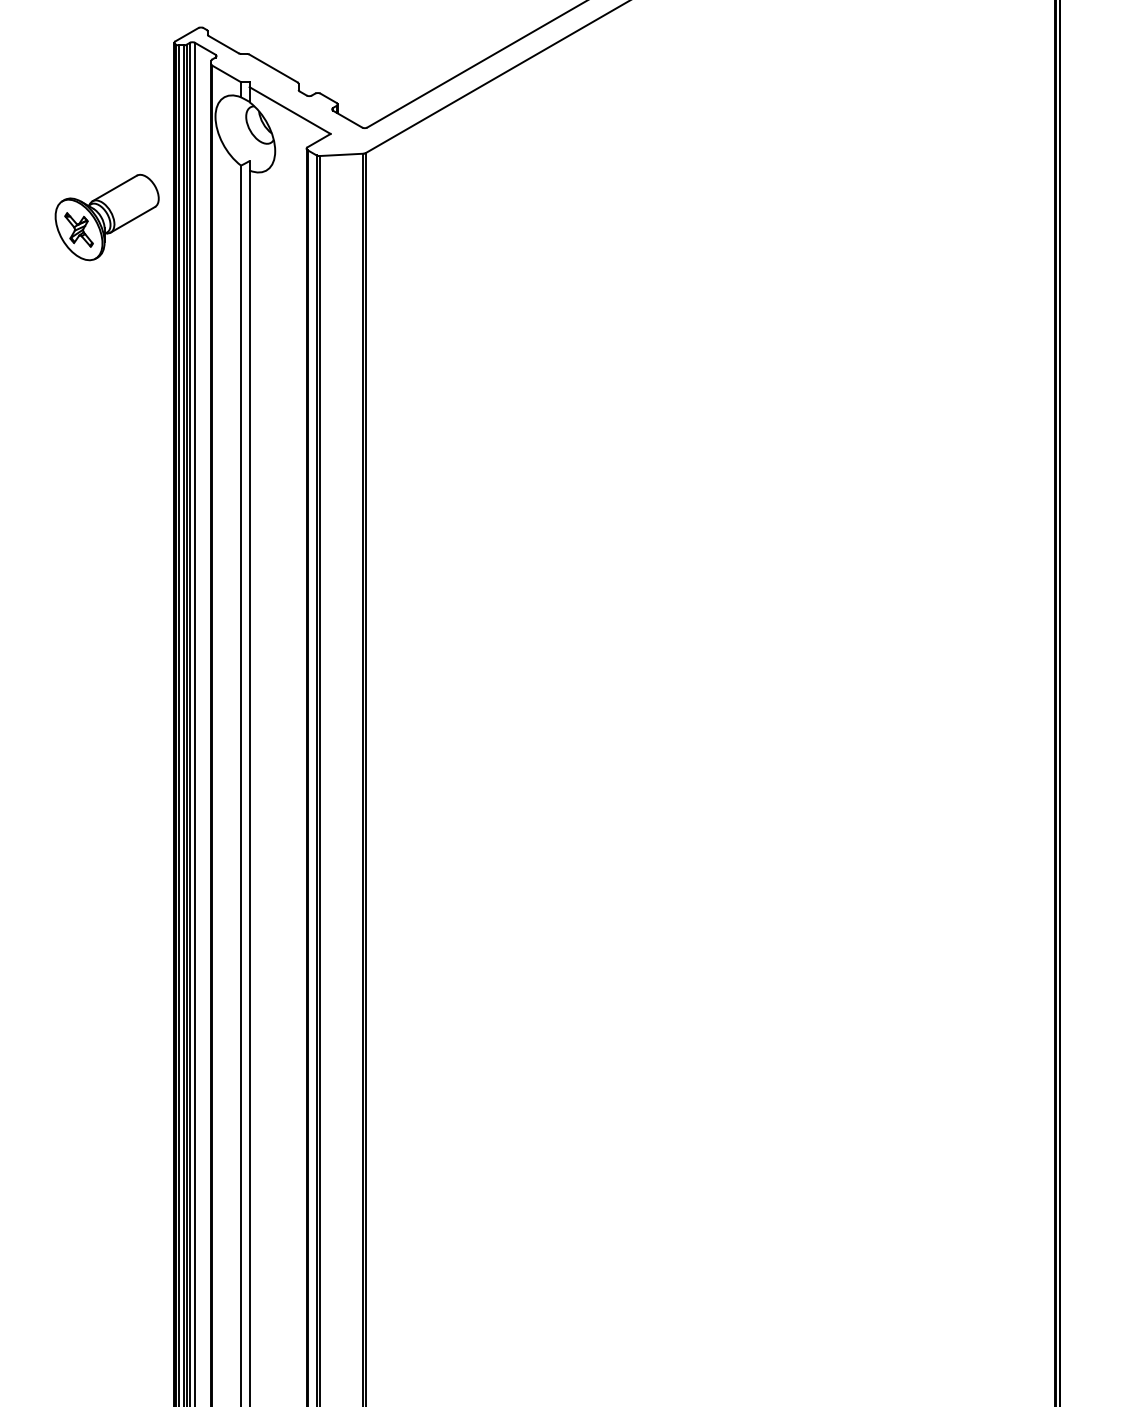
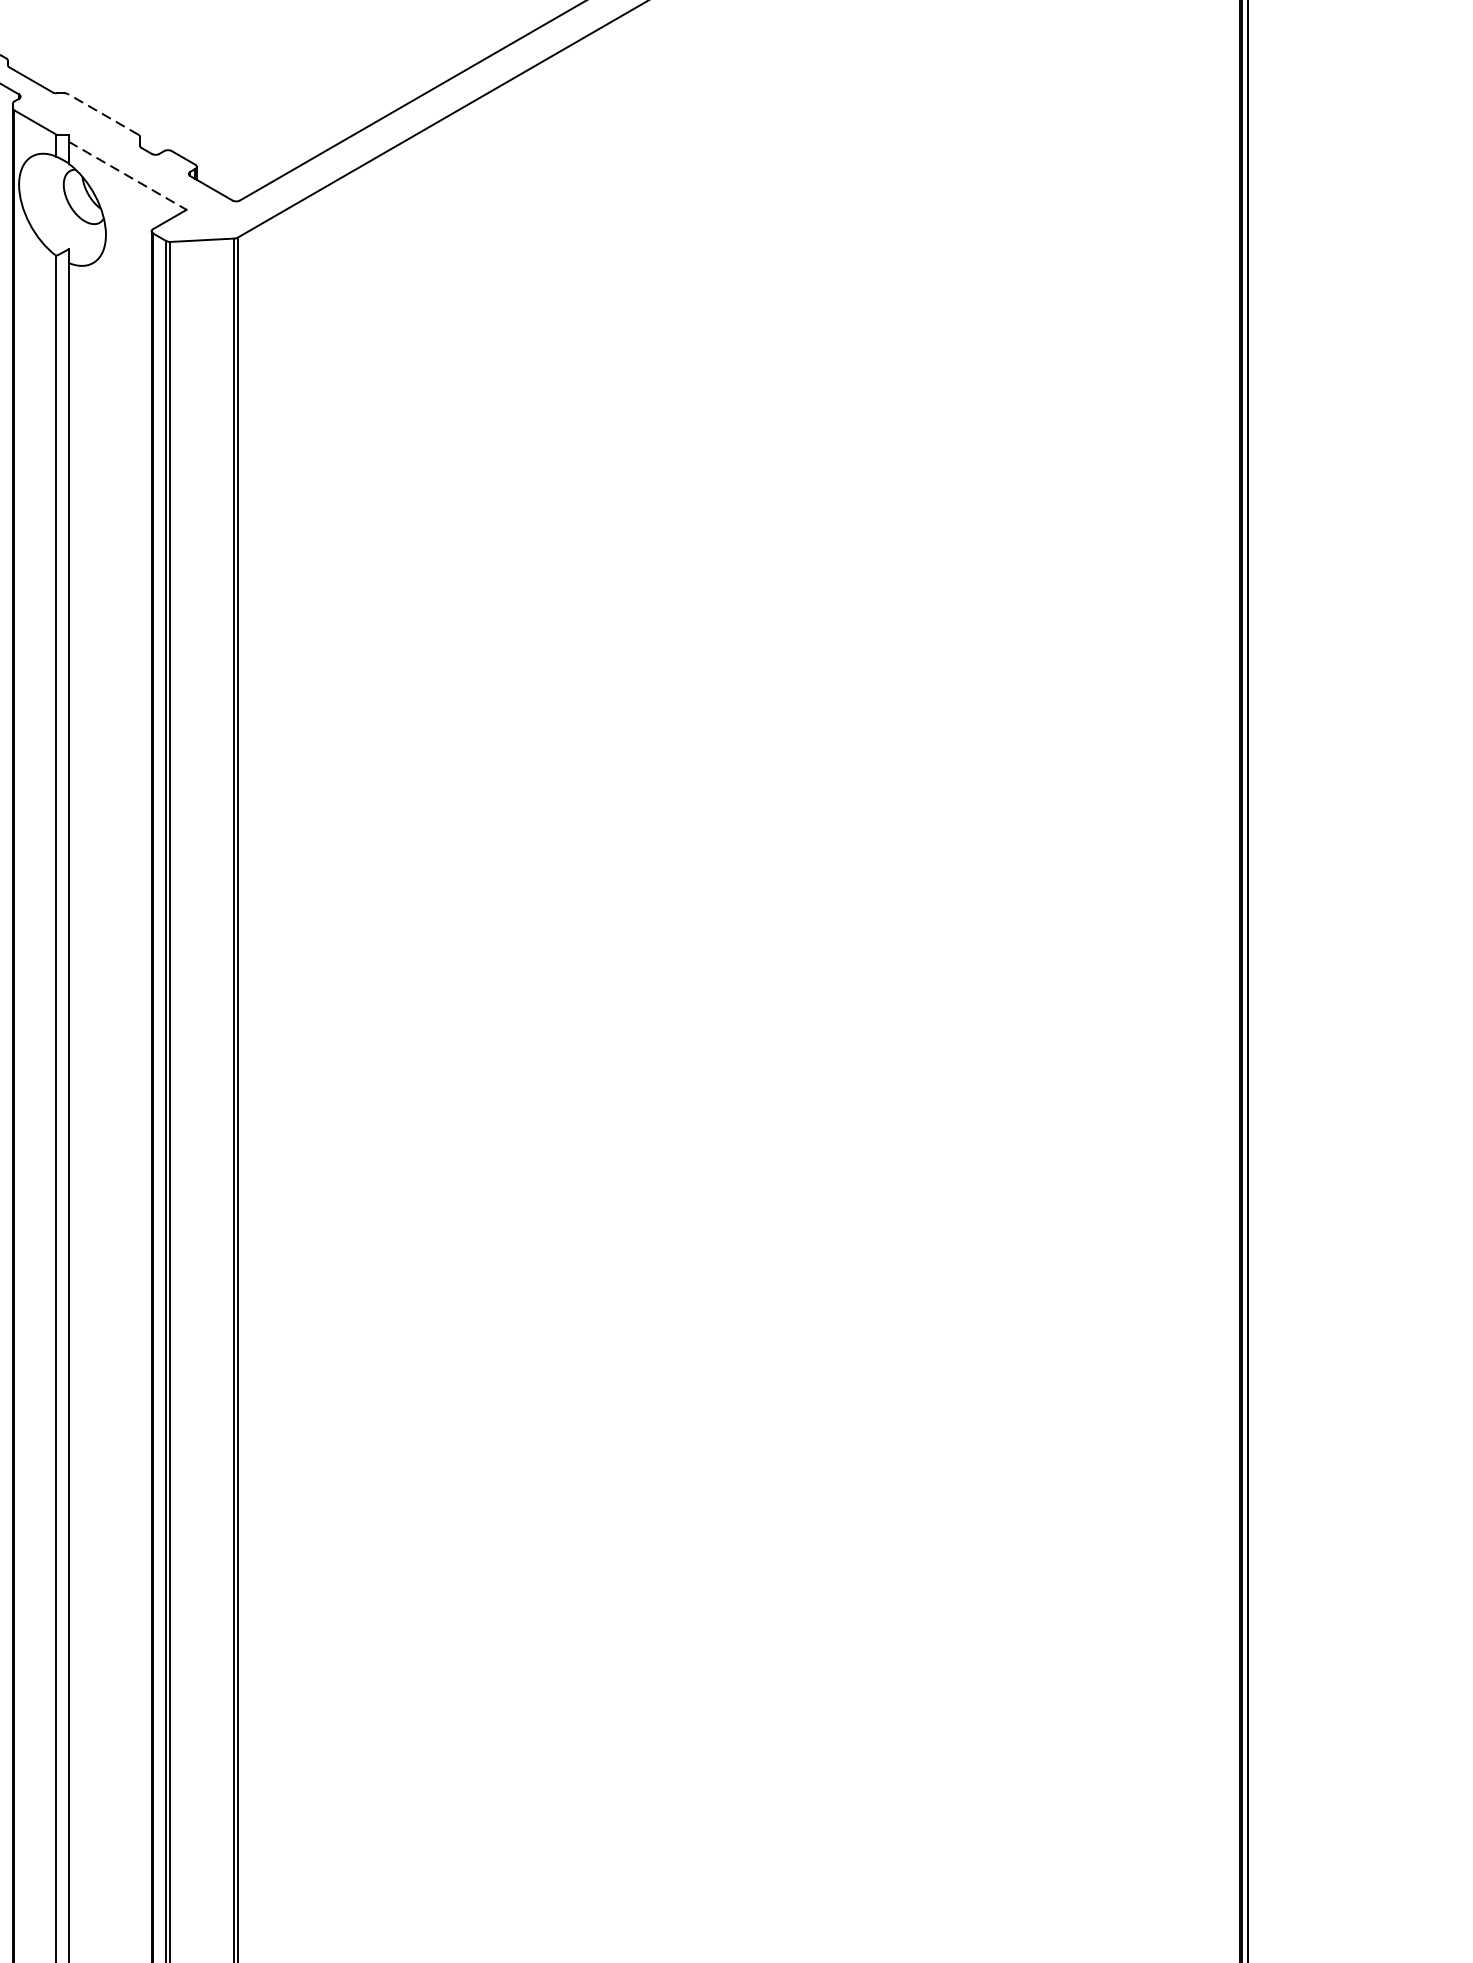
line: (273, 68) -> (103, 114), solid -> dashed
line: (290, 110) -> (128, 175), solid -> dashed

